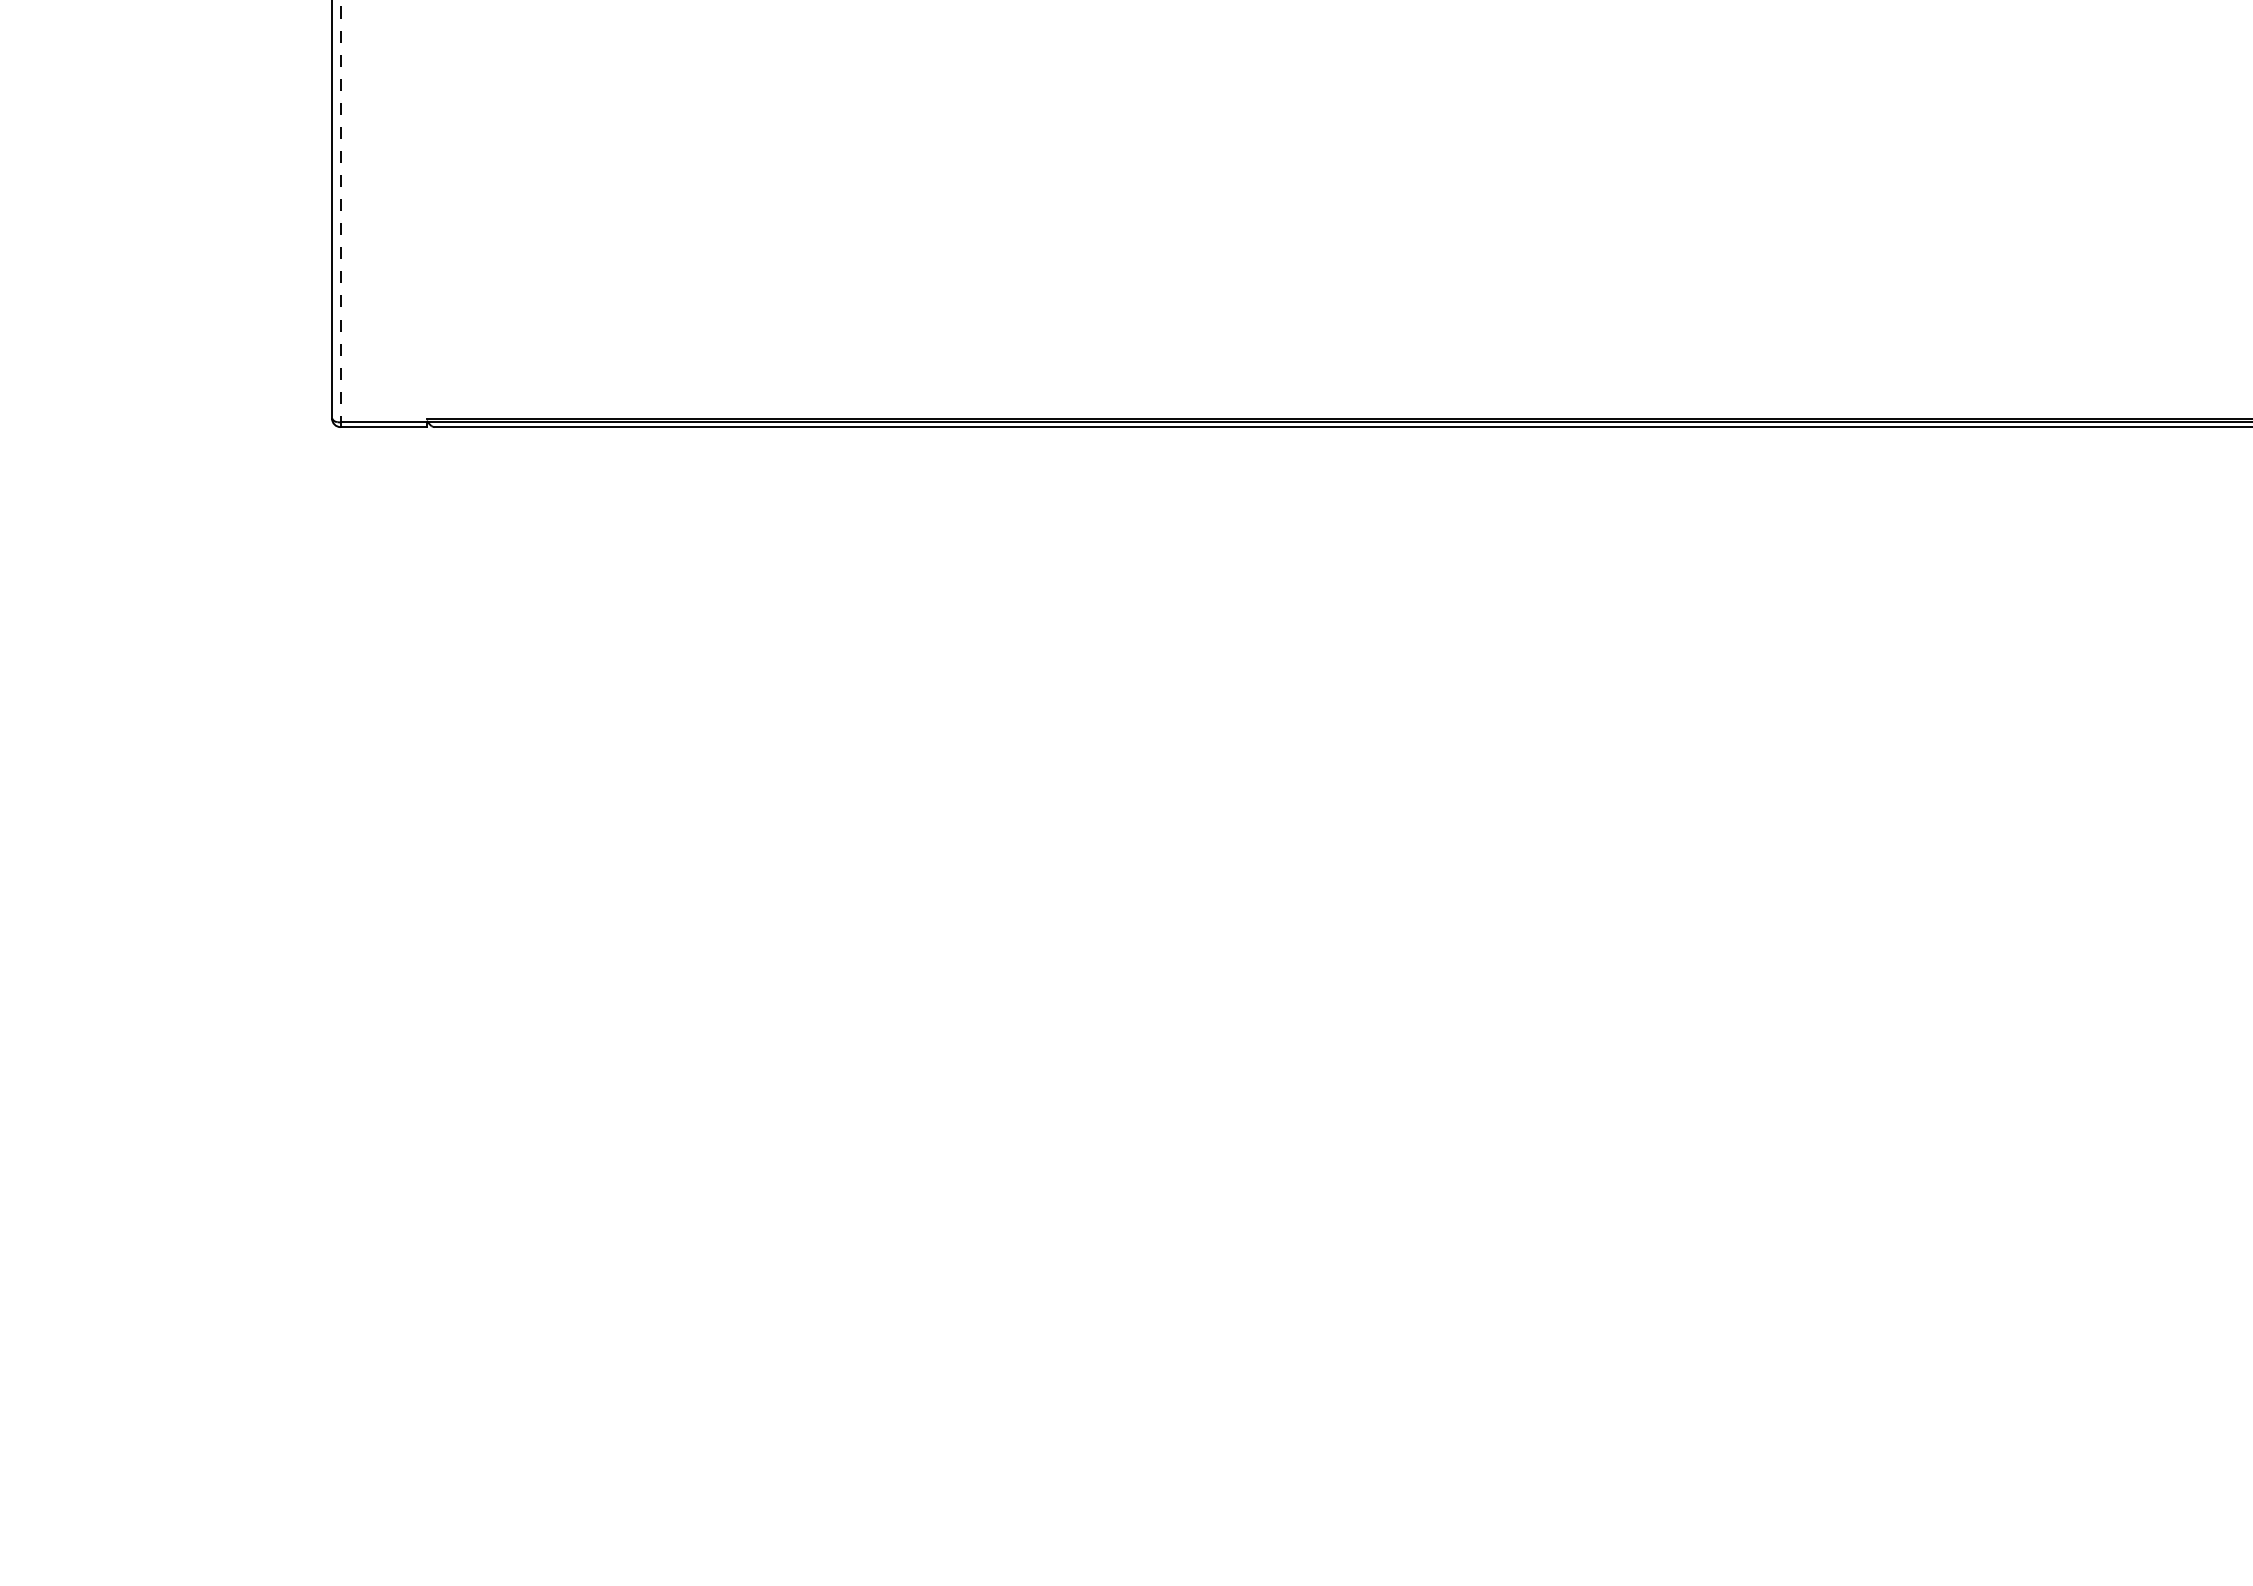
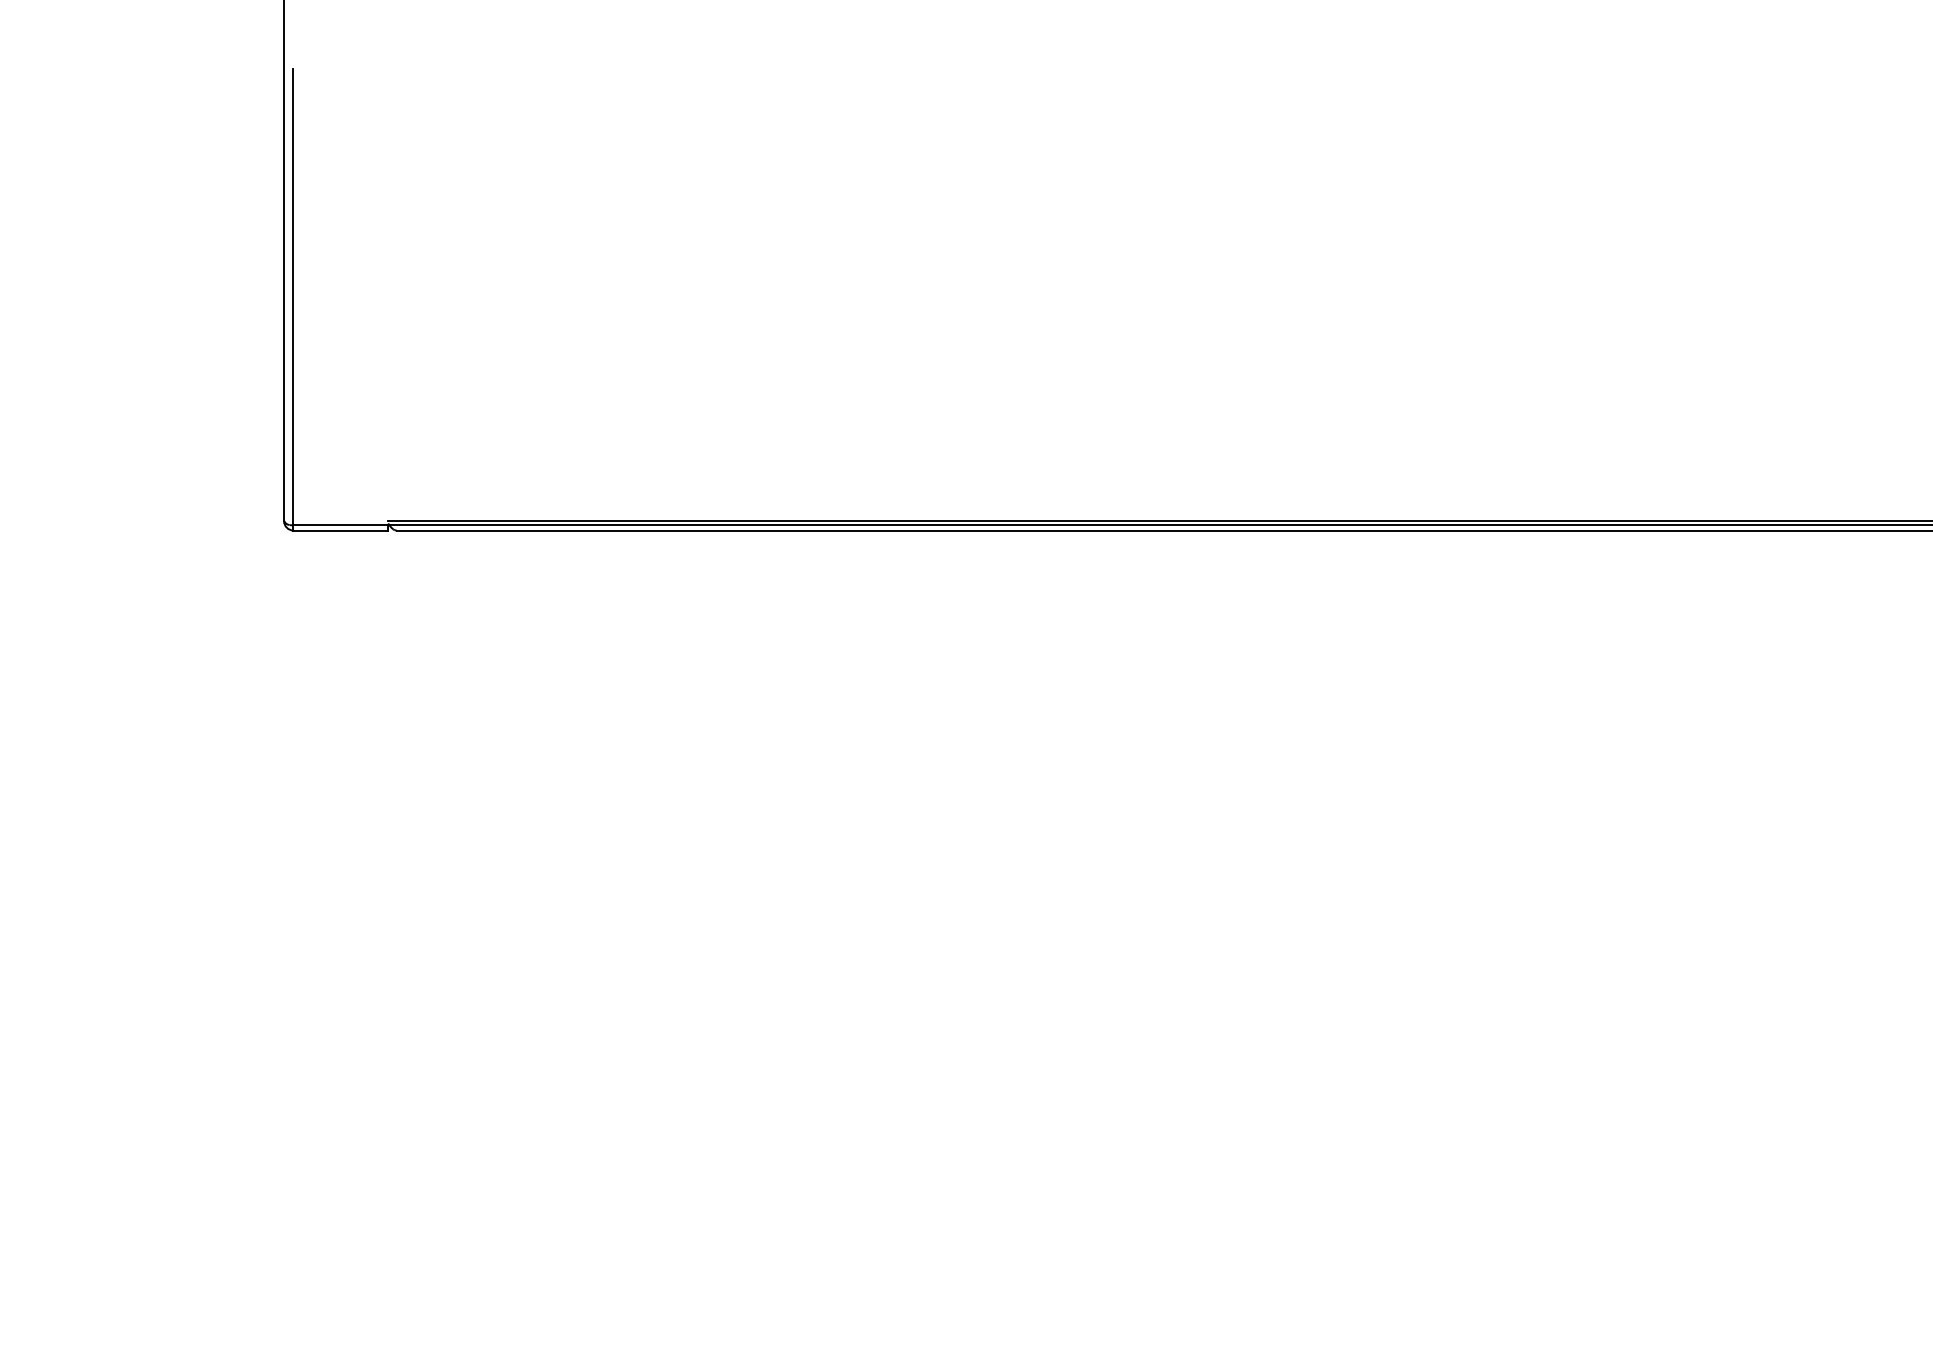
line: (340, 214) -> (293, 297), dashed -> solid

